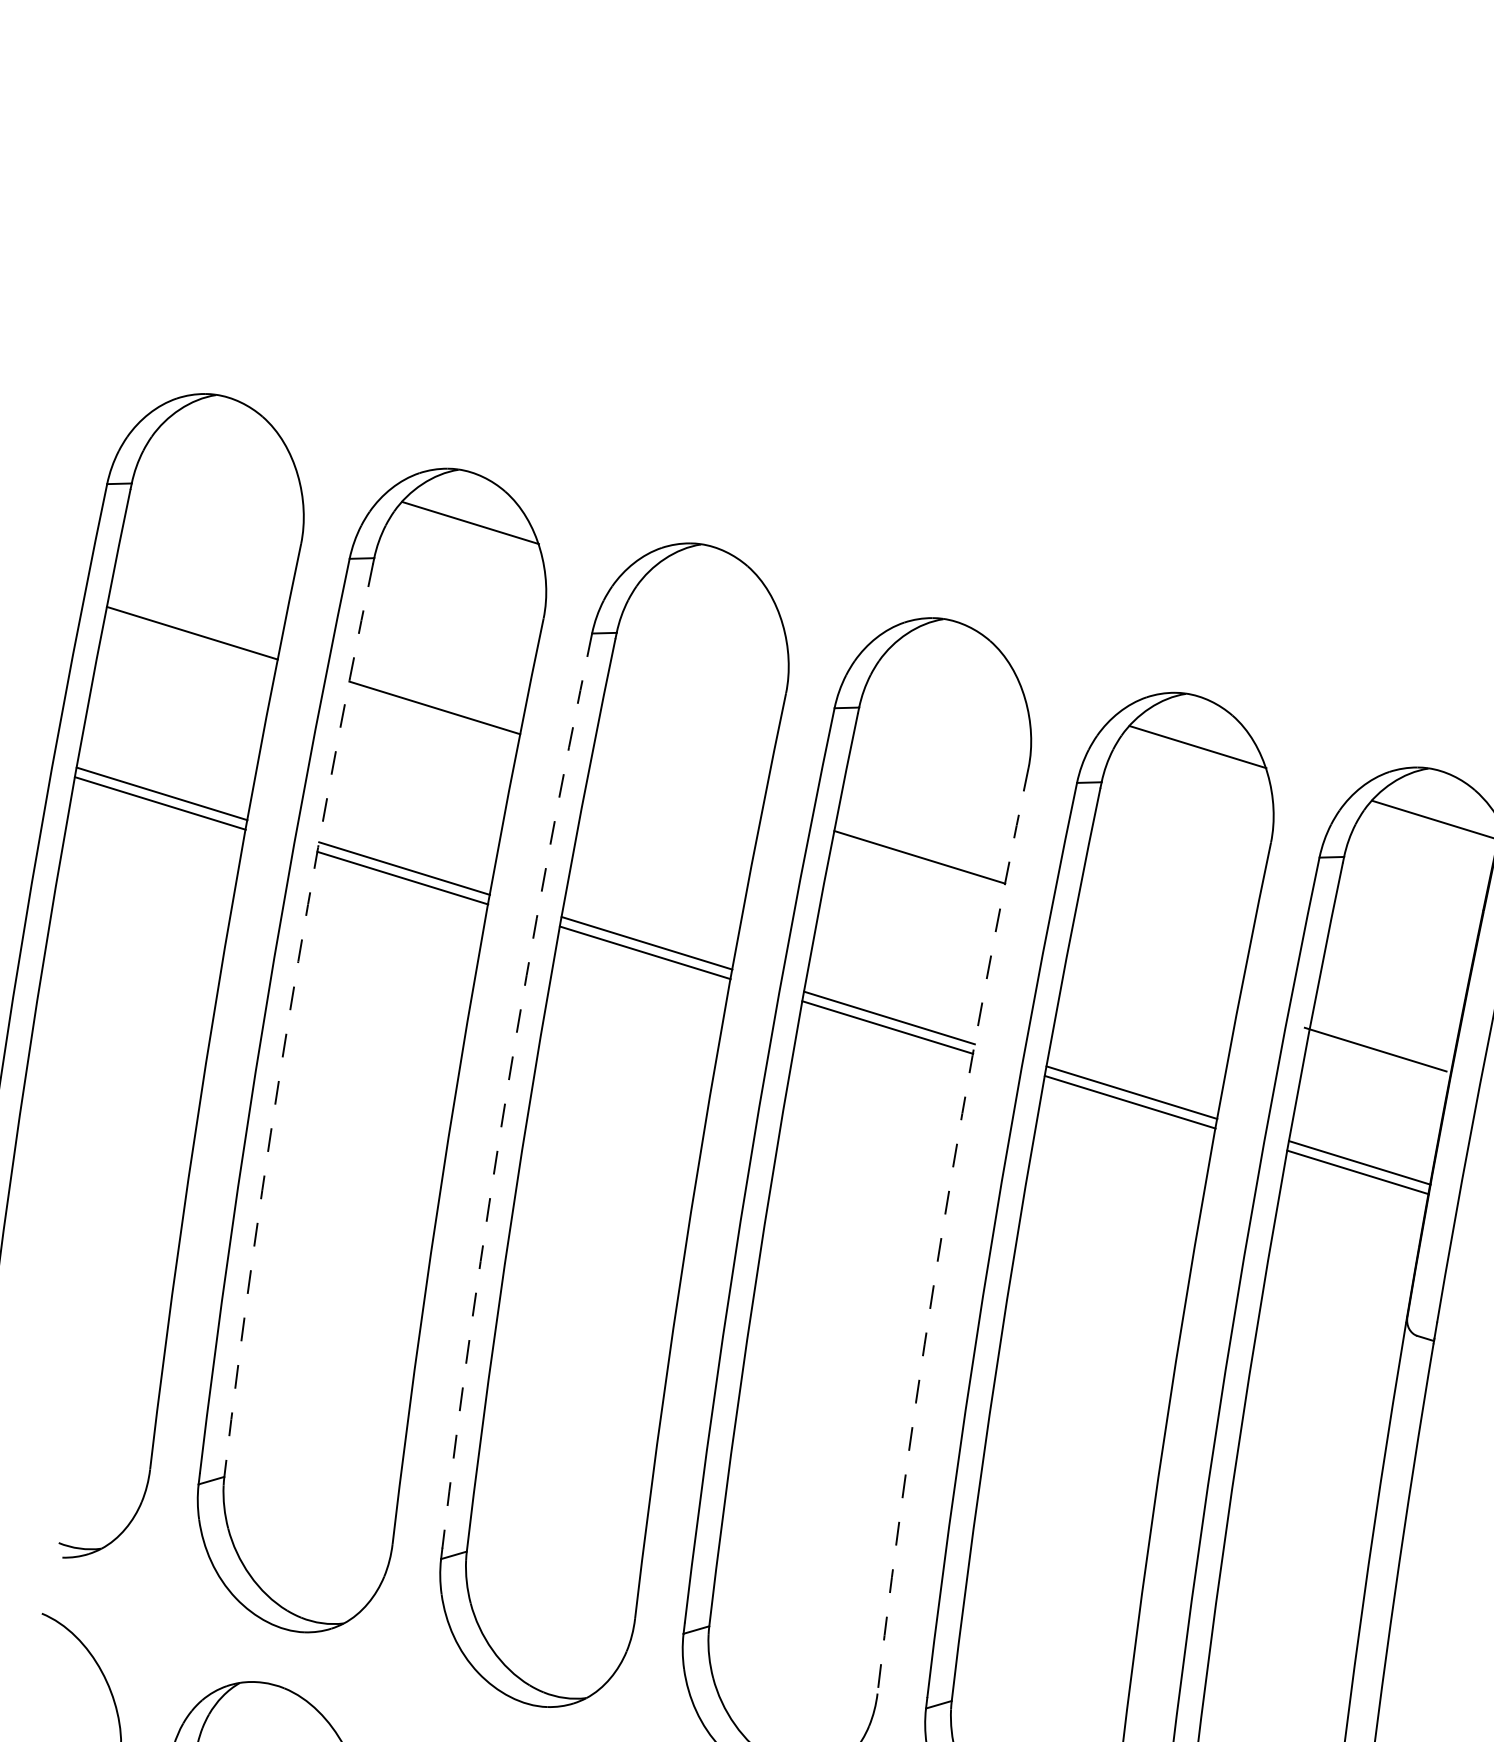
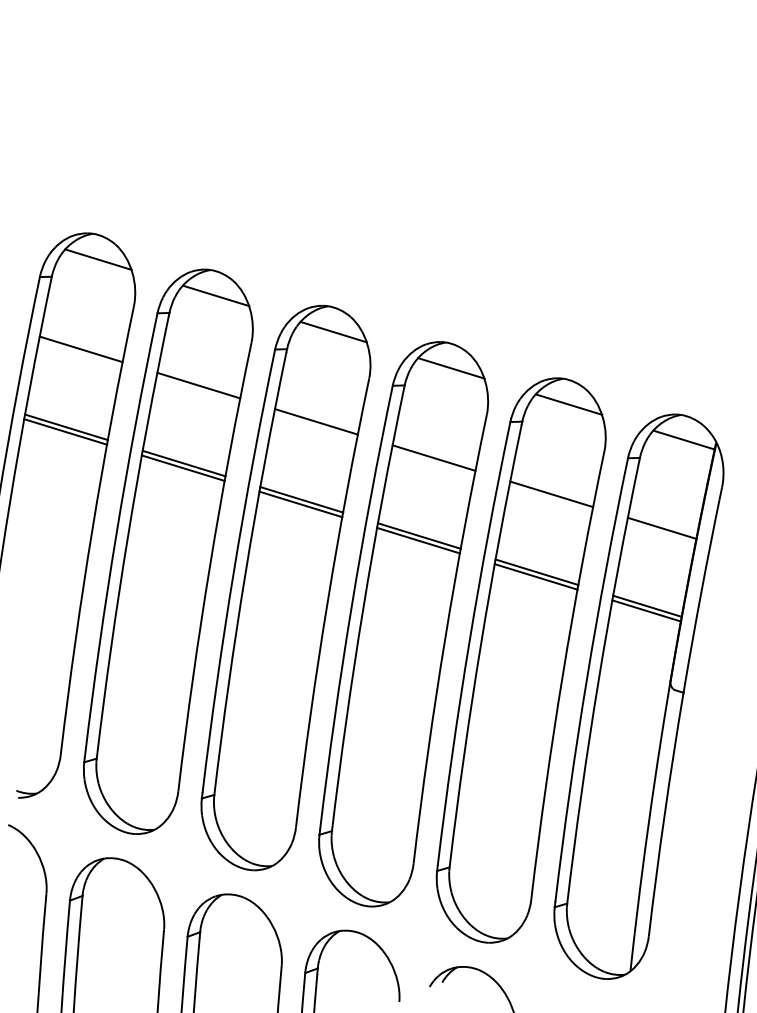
line: (227, 447) -> (98, 259), added
line: (712, 596) -> (333, 331), added
line: (955, 672) -> (451, 368), added
line: (677, 781) -> (316, 421), added
line: (1161, 932) -> (551, 494), added
arc: (289, 1018) -> (128, 536), dashed -> solid
line: (1374, 1047) -> (661, 527), moved
arc: (508, 1089) -> (234, 570), dashed -> solid
arc: (943, 1229) -> (445, 638), dashed -> solid

